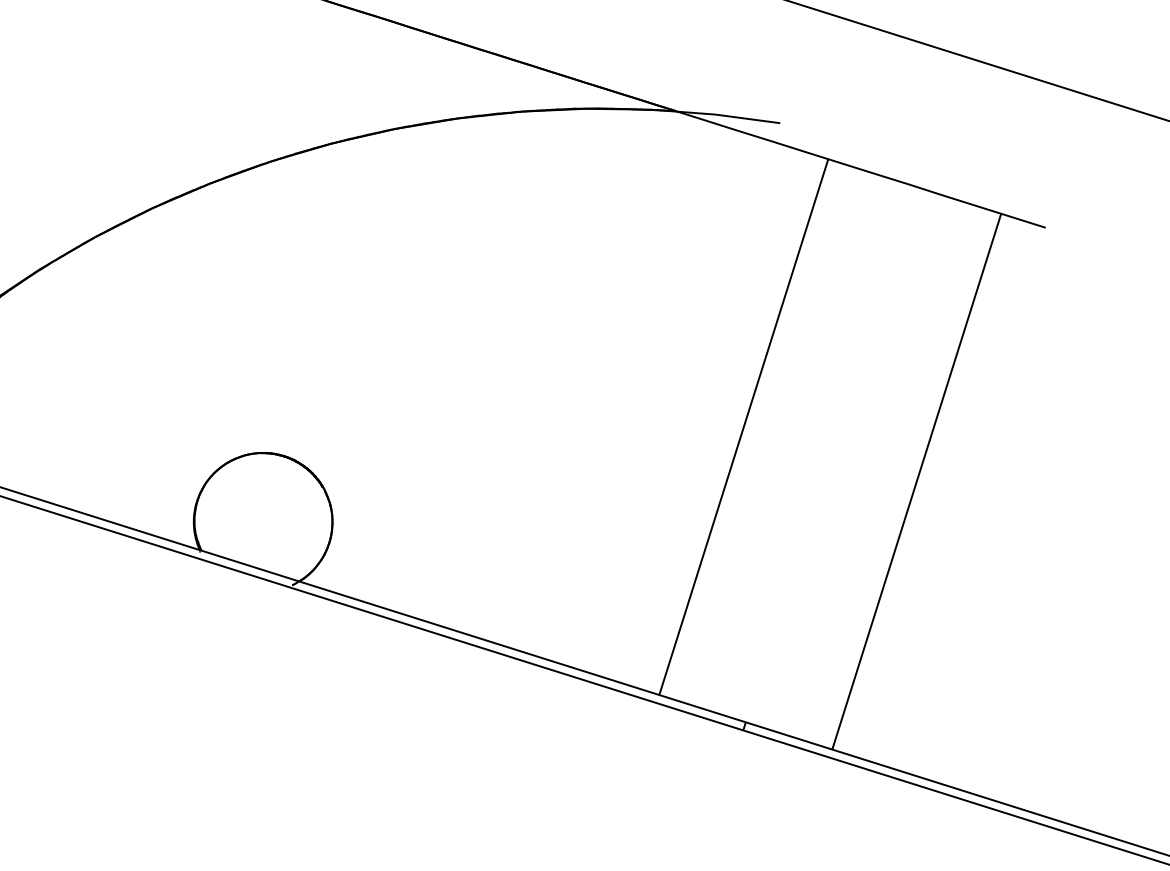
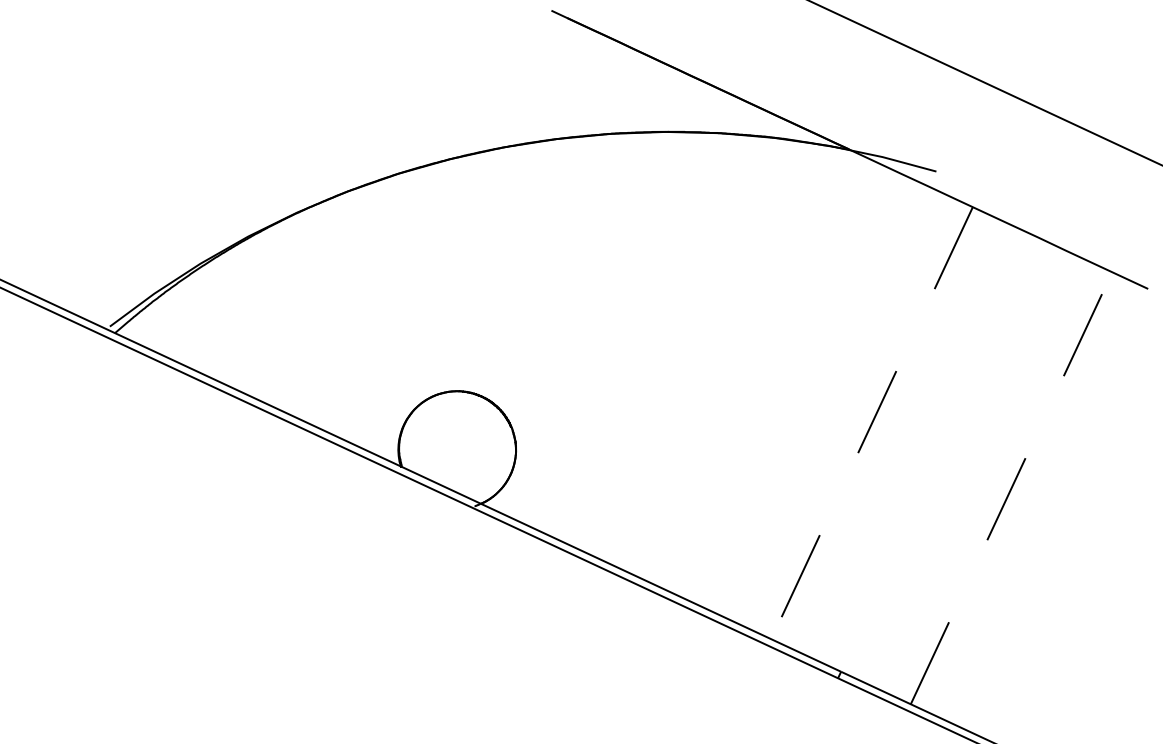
line: (743, 427) -> (871, 423), solid -> dashed
line: (916, 480) -> (1011, 487), solid -> dashed

